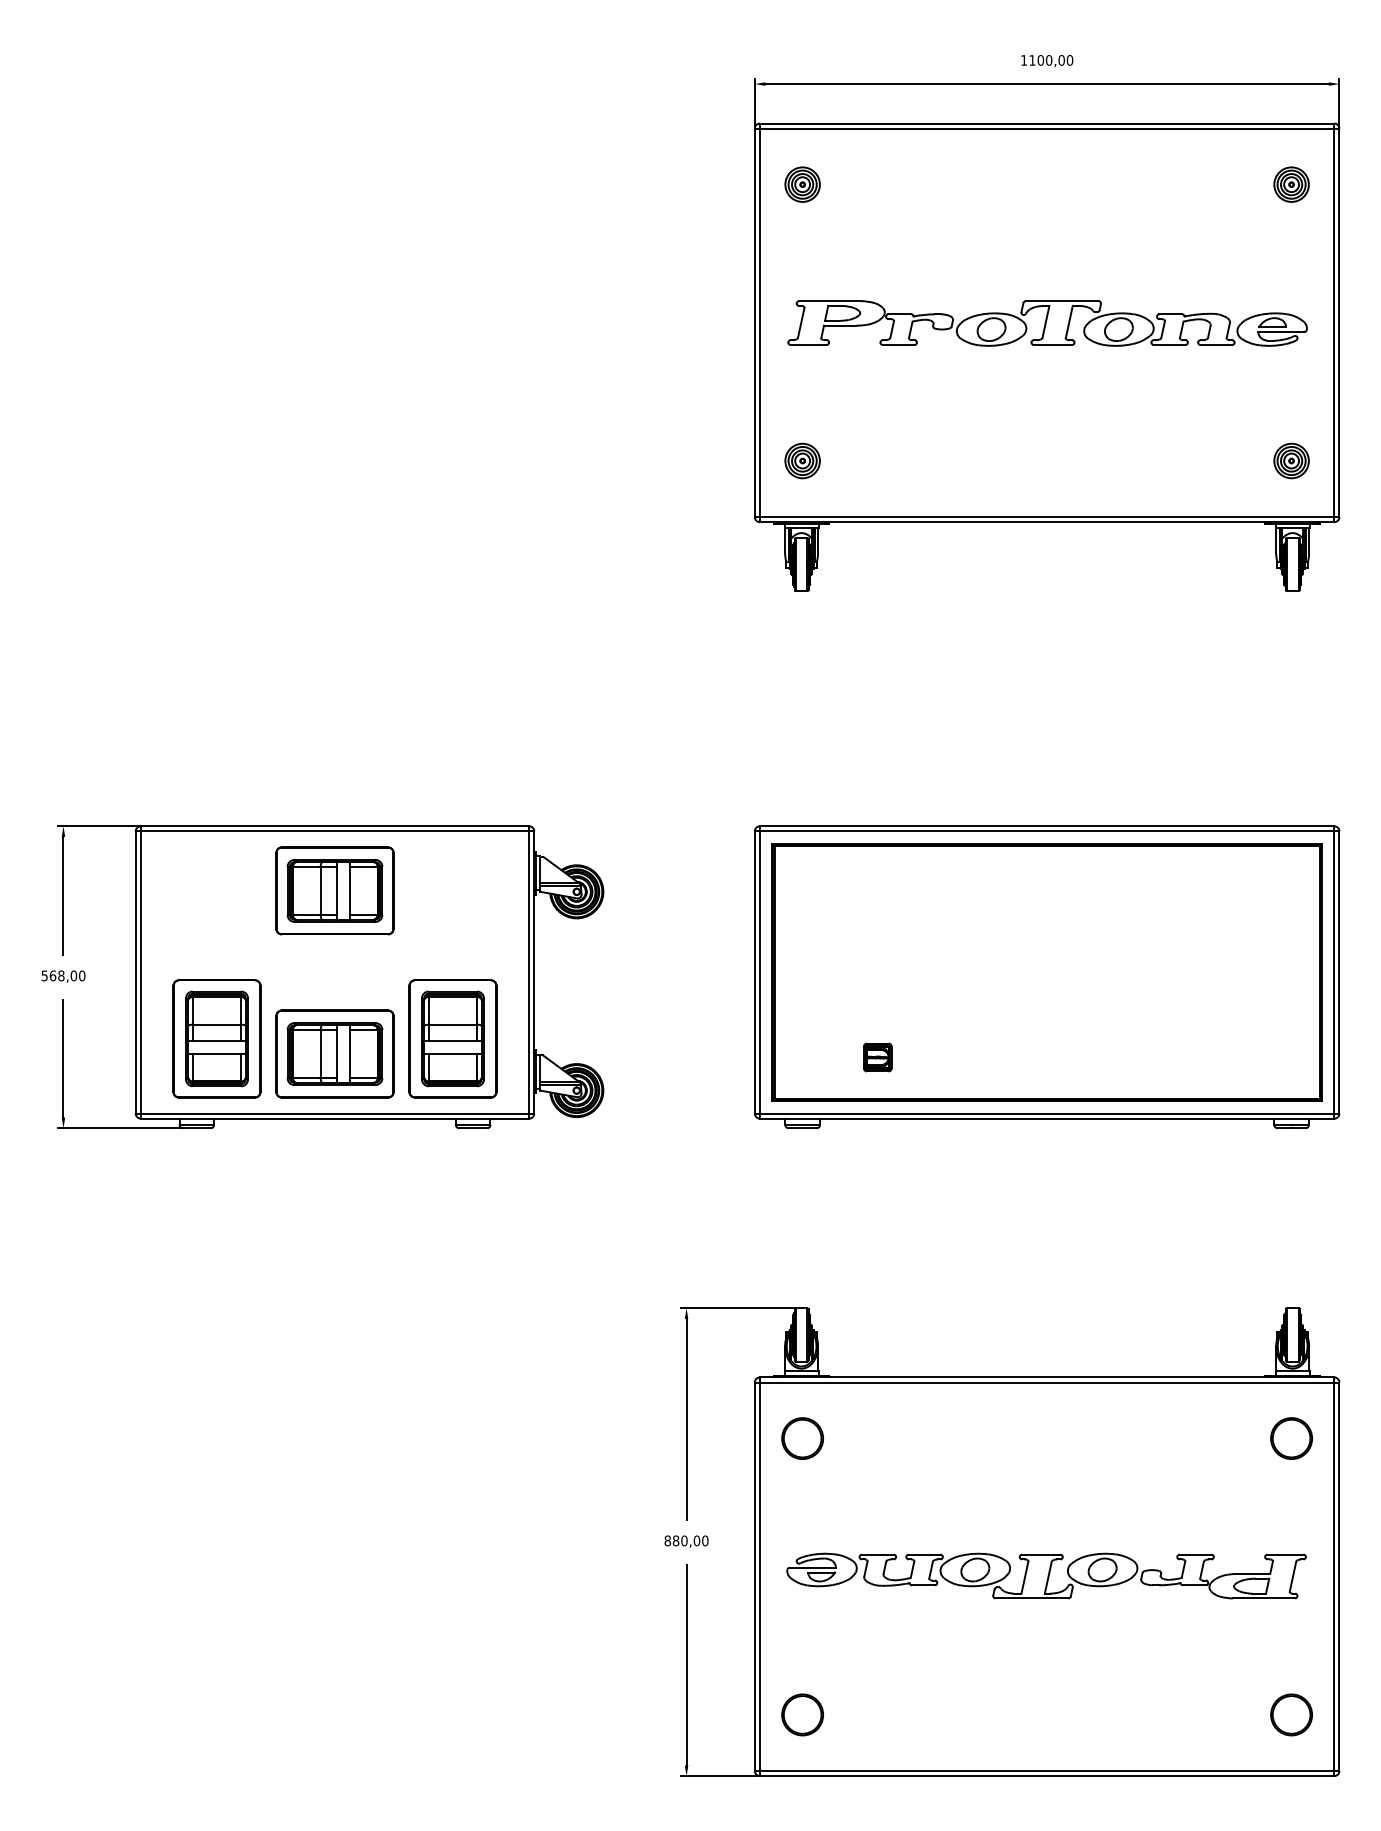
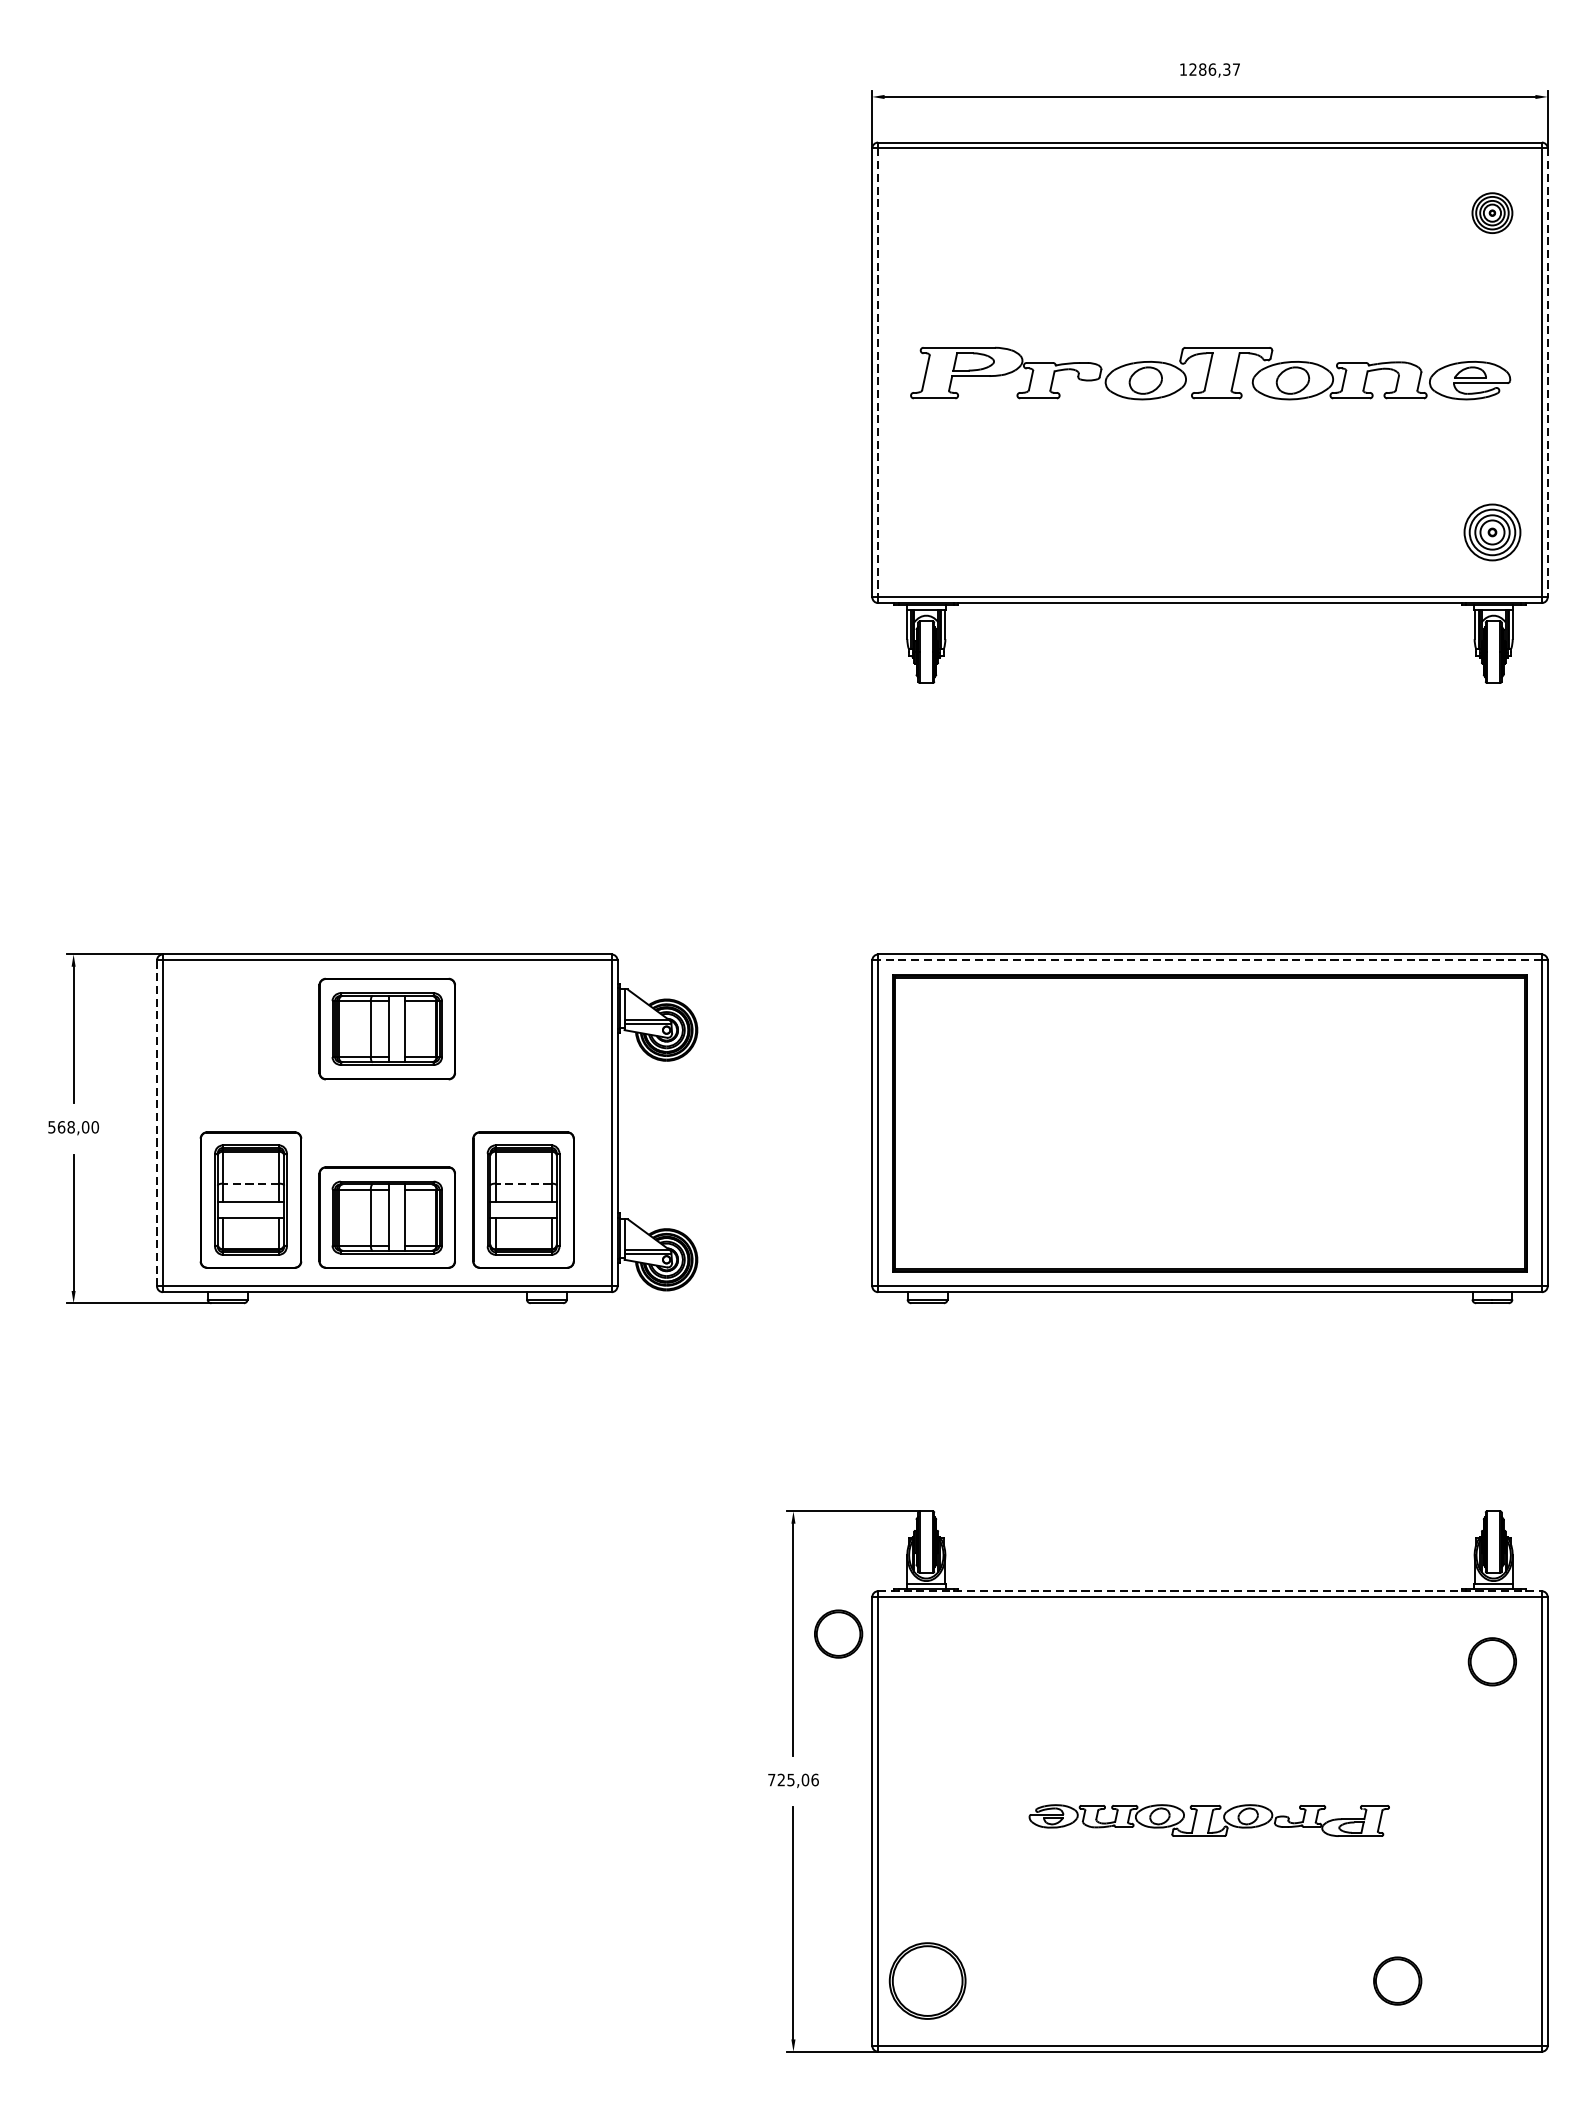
text: (1051, 60) -> (1215, 69), 1100,00 -> 1286,37
part: (802, 184) -> (927, 212), removed
line: (759, 323) -> (877, 373), solid -> dashed
line: (1339, 323) -> (1547, 373), solid -> dashed
part: (802, 460) -> (927, 531), removed
part: (1291, 460) -> (1492, 531), size x1.4
line: (1046, 831) -> (1209, 960), solid -> dashed
line: (135, 971) -> (156, 1122), solid -> dashed
line: (216, 1024) -> (250, 1183), solid -> dashed
line: (452, 1024) -> (523, 1183), solid -> dashed
part: (877, 1057) -> (1014, 1221), removed
line: (1047, 1377) -> (1210, 1591), solid -> dashed
part: (802, 1438) -> (838, 1633), moved
text: (686, 1540) -> (793, 1779), 880,00 -> 725,06
part: (1046, 1575) -> (1209, 1819), size x0.6
part: (802, 1714) -> (927, 1980), size x1.6
circle: (1291, 1714) -> (1397, 1980), moved

